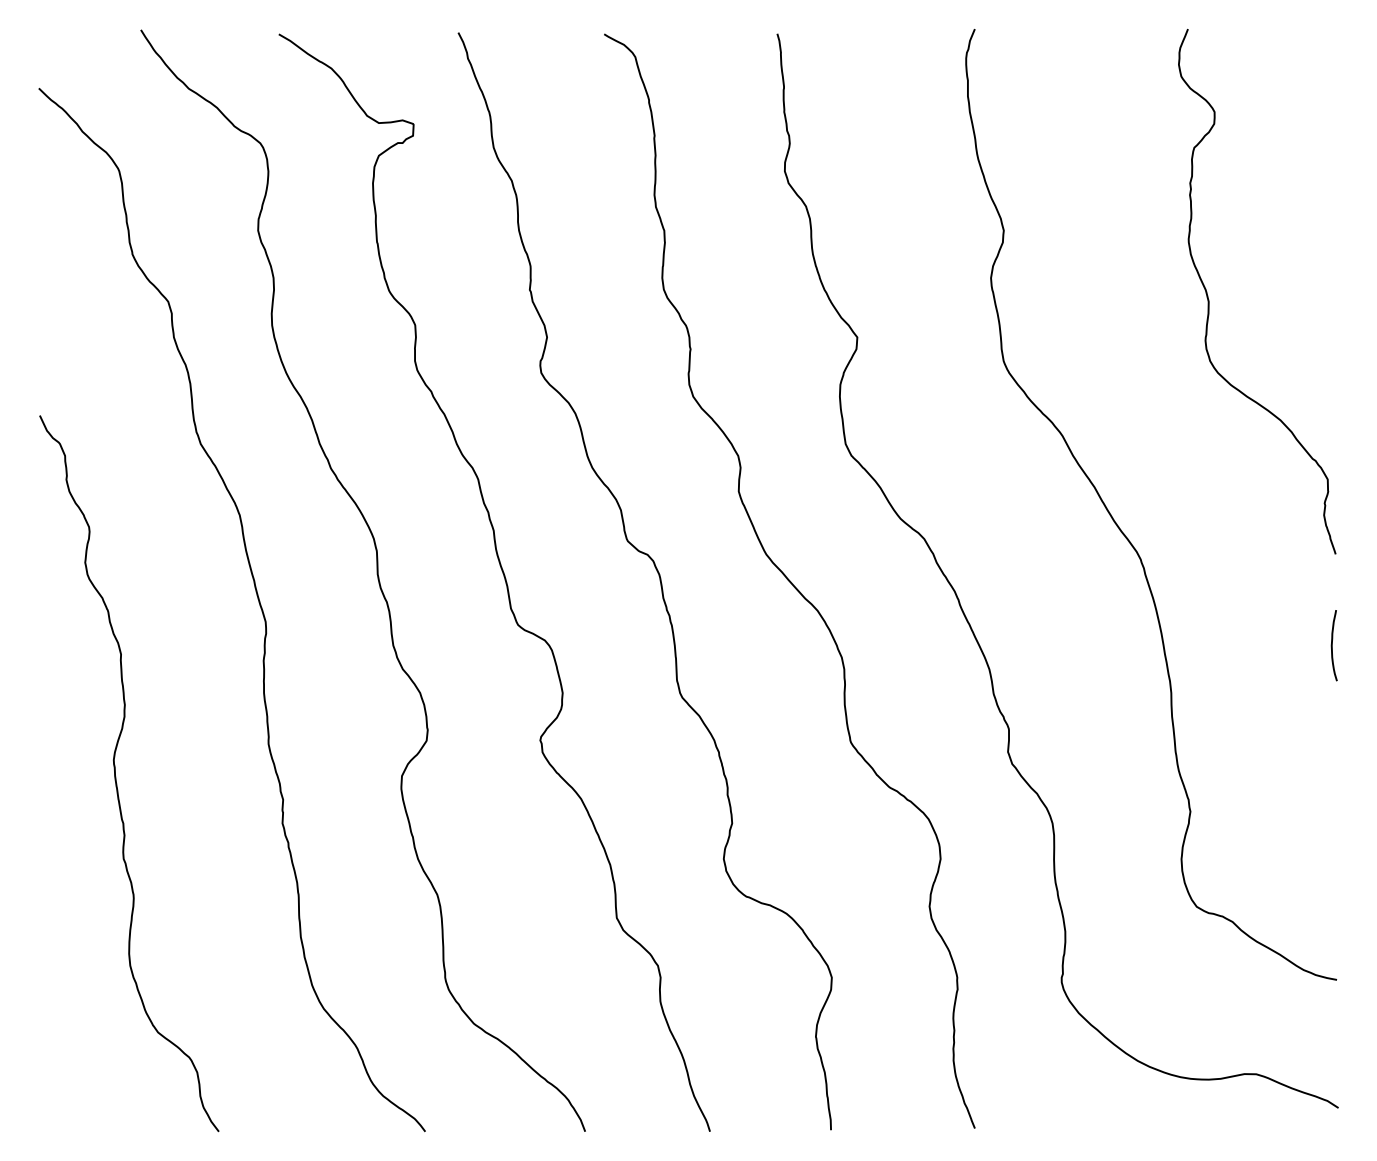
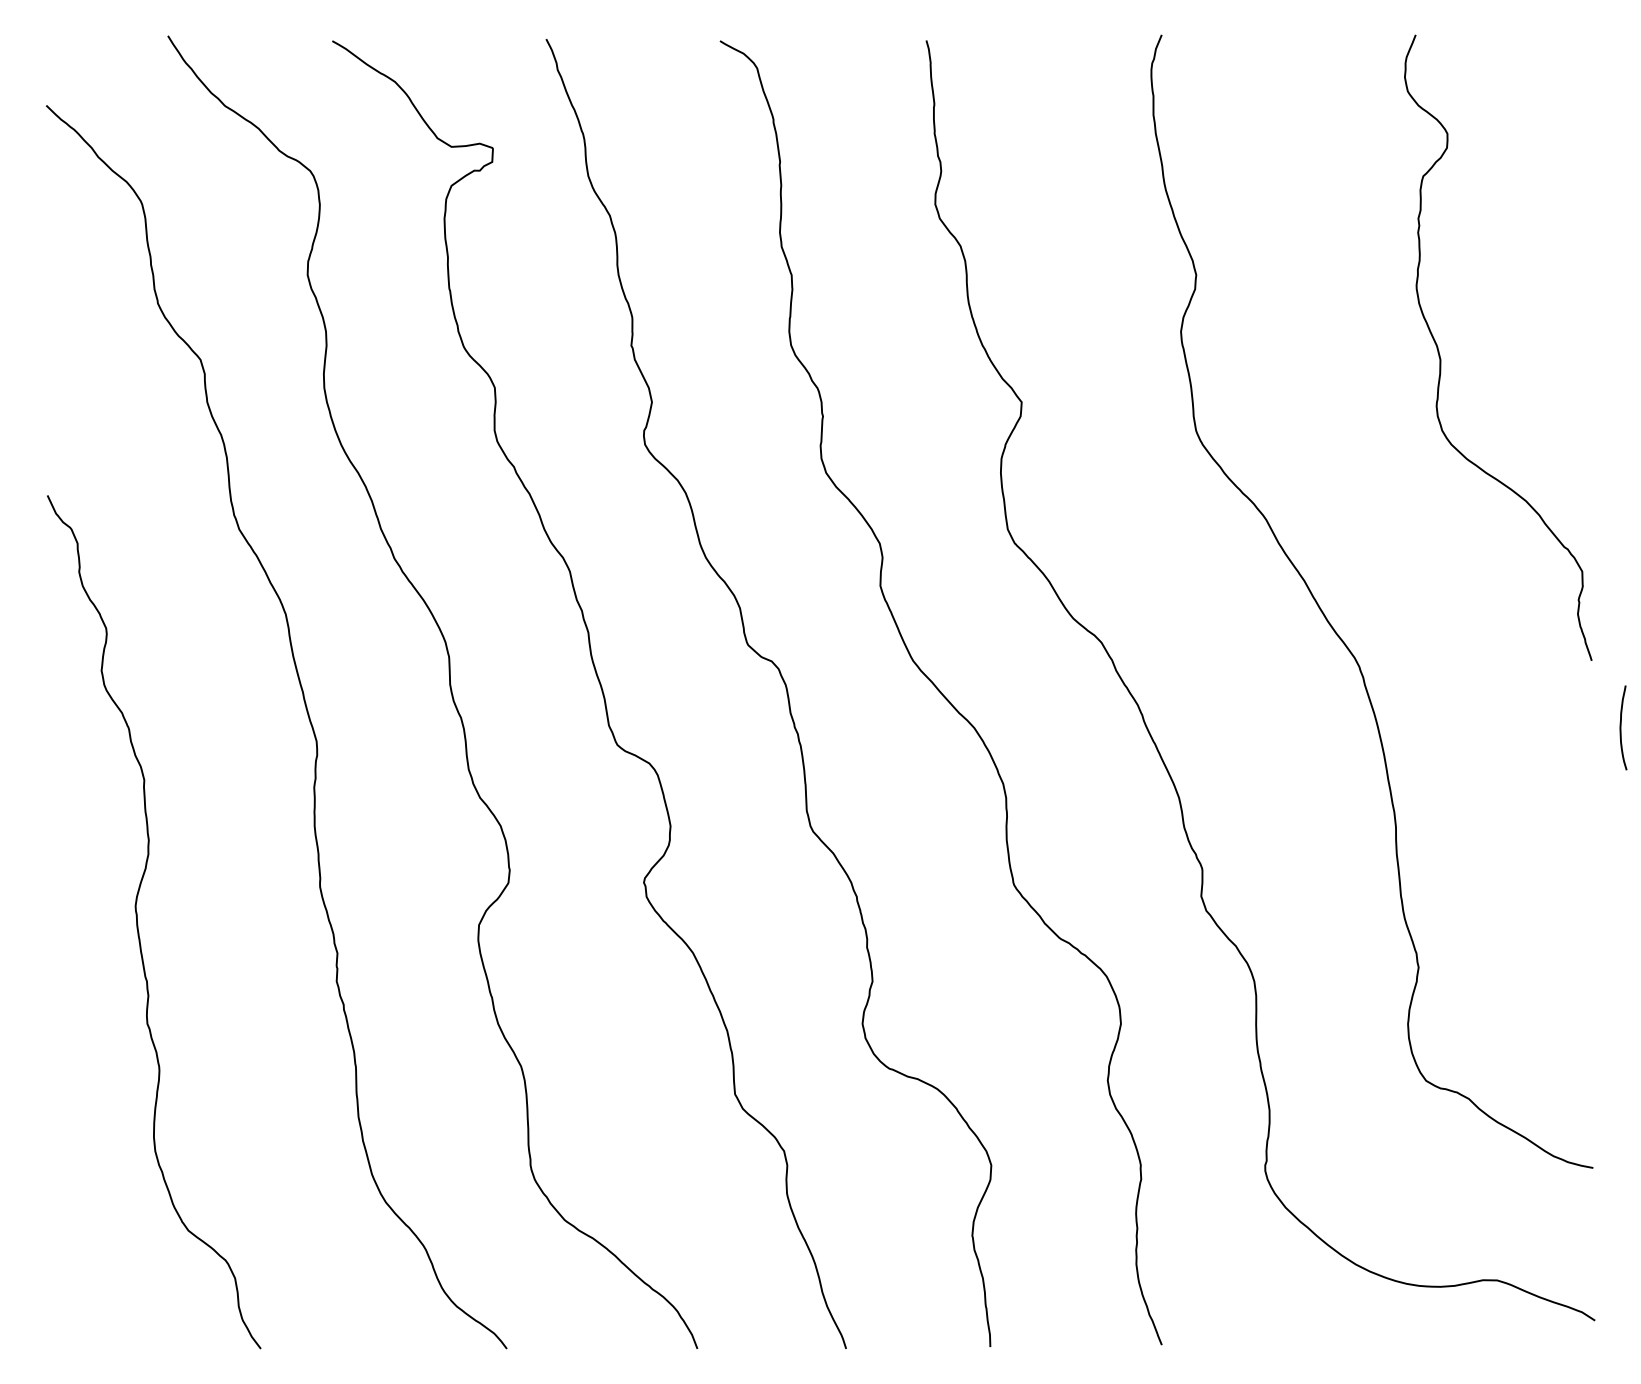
curve: (1332, 645) -> (1621, 727), moved

